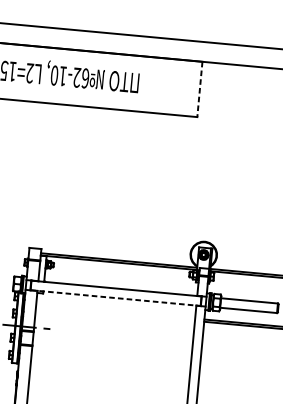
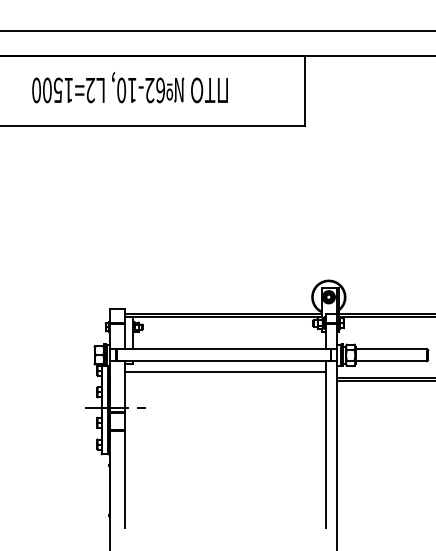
line: (199, 89) -> (304, 90), dashed -> solid
line: (116, 298) -> (224, 361), dashed -> solid
line: (116, 307) -> (225, 372), added

